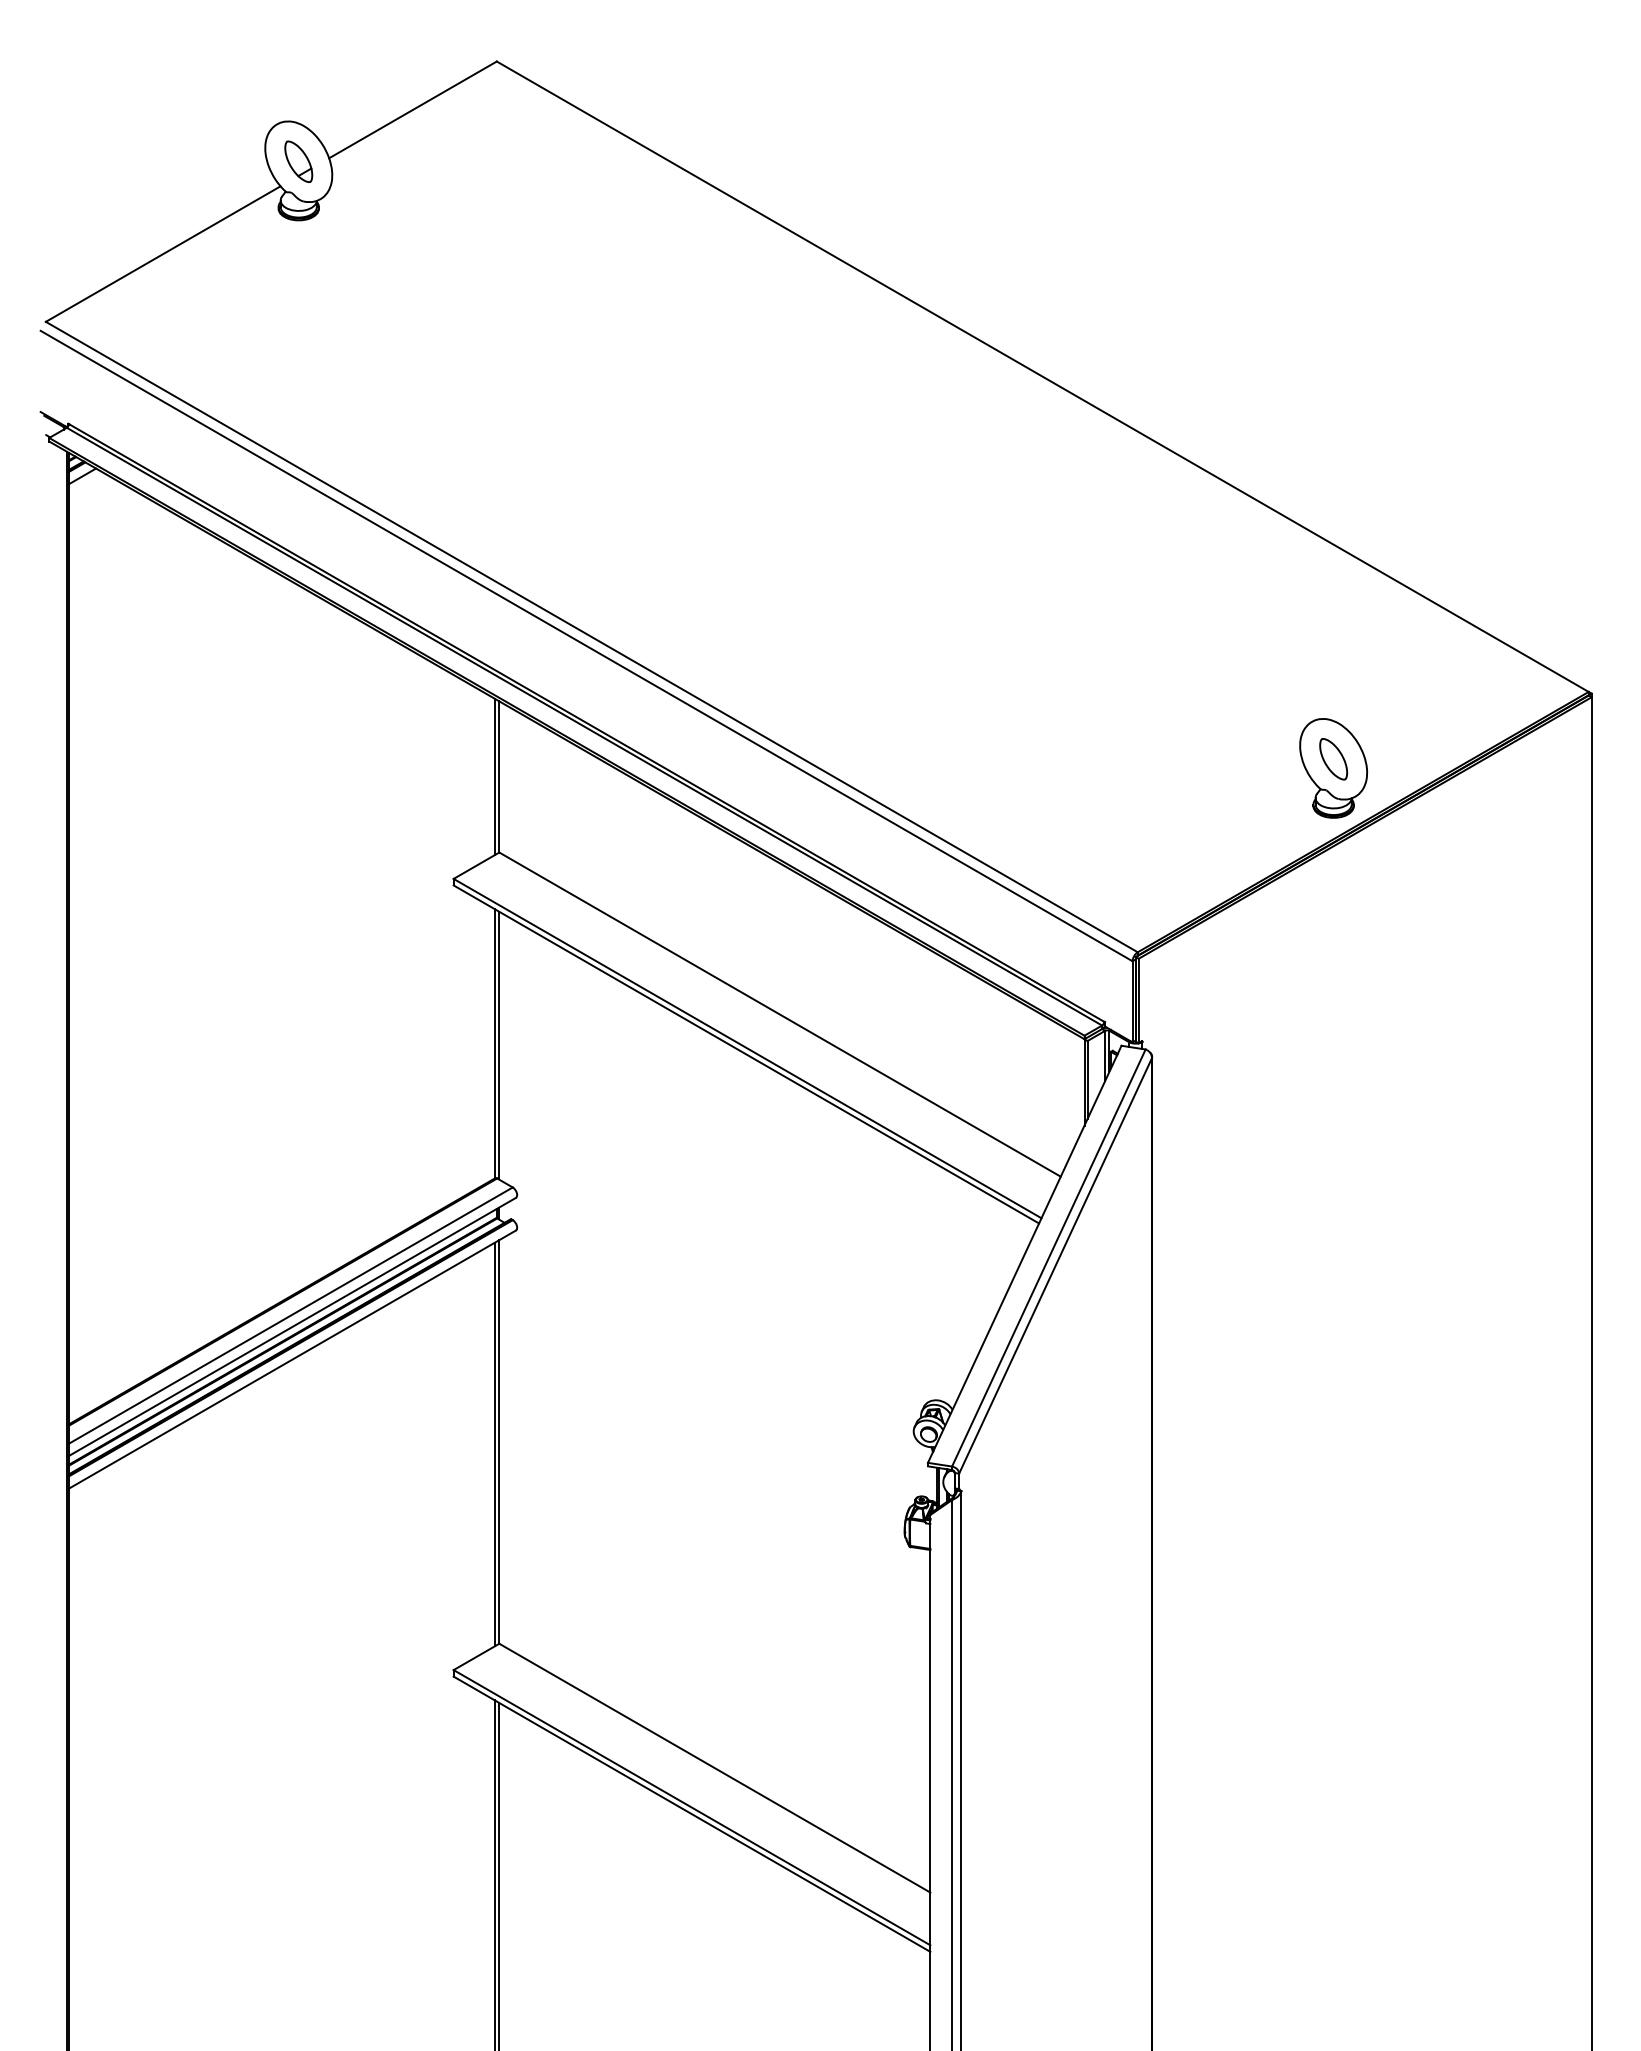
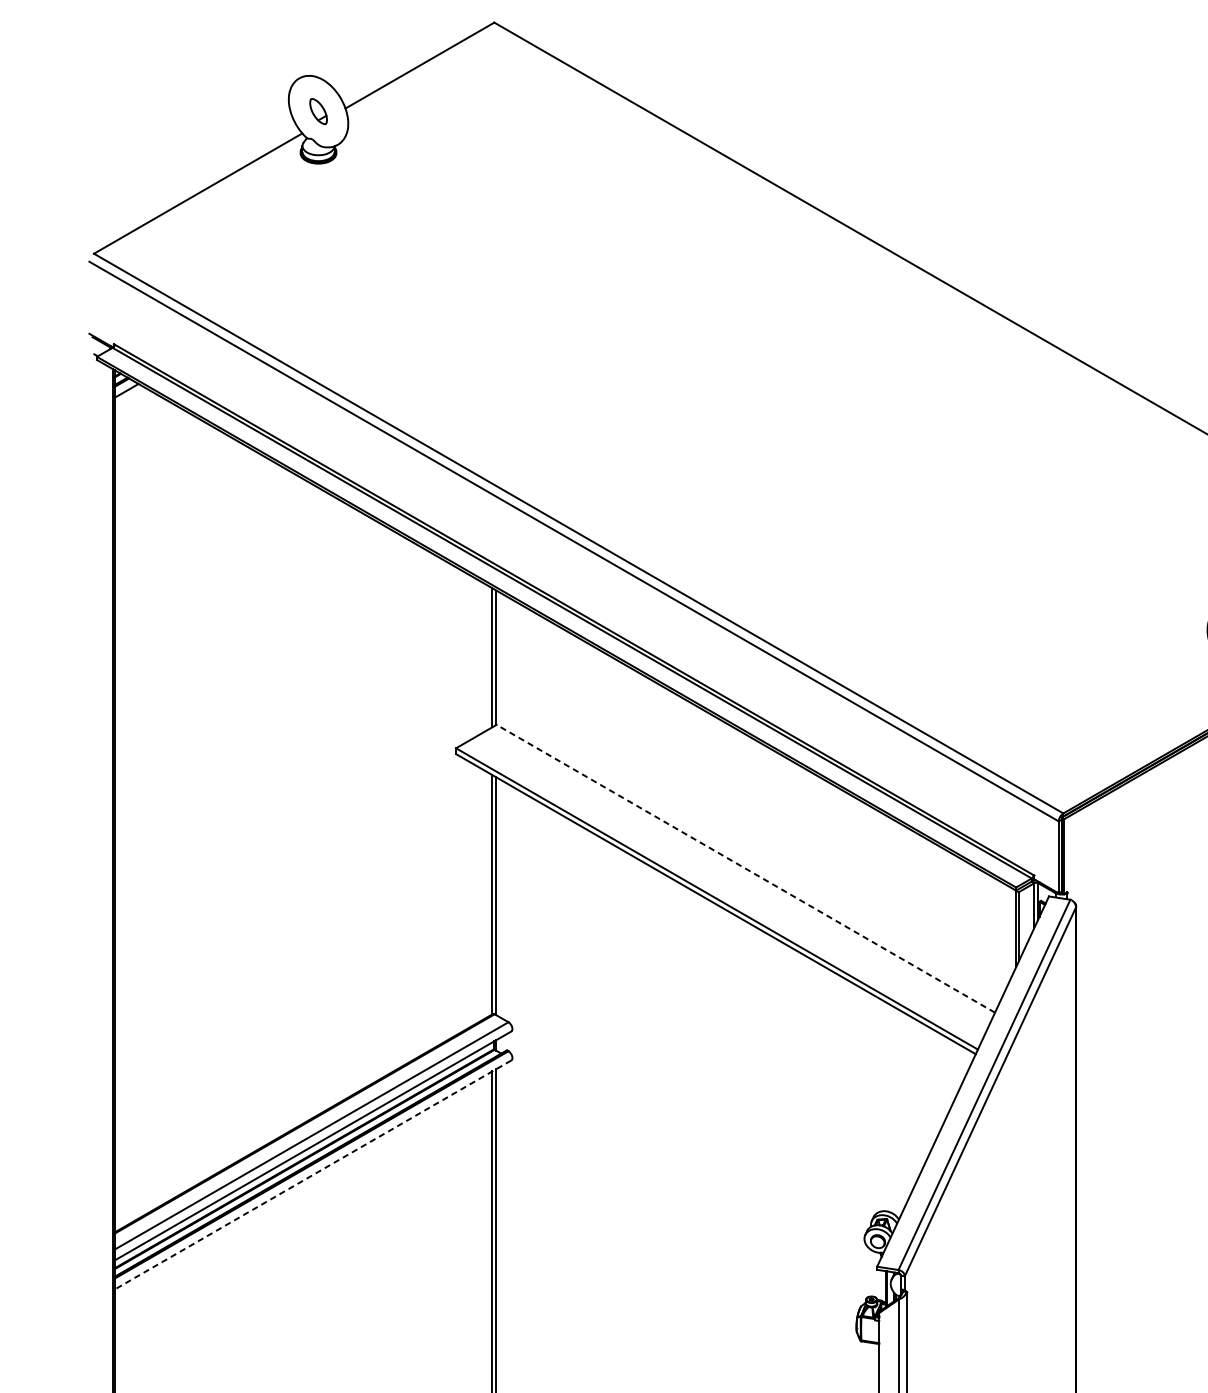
part: (298, 161) -> (318, 111), size x0.7
line: (779, 1014) -> (745, 868), solid -> dashed
line: (292, 1359) -> (312, 1174), solid -> dashed

